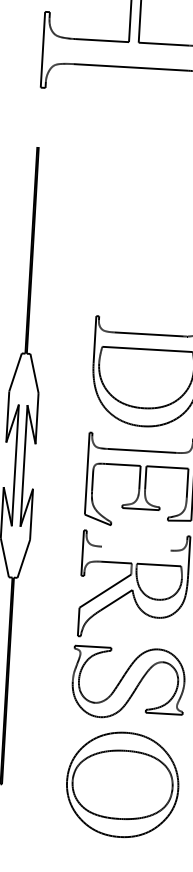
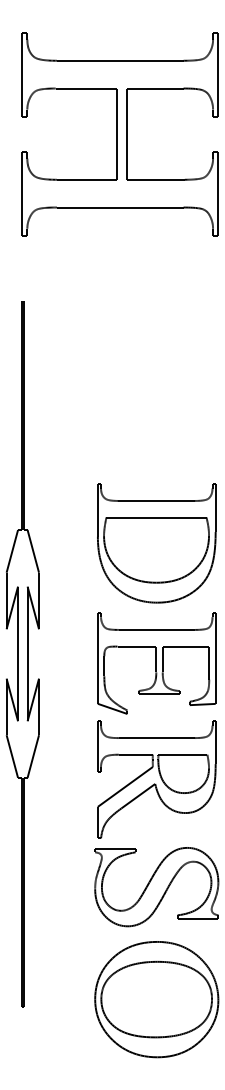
line: (136, 548) -> (156, 738), added

